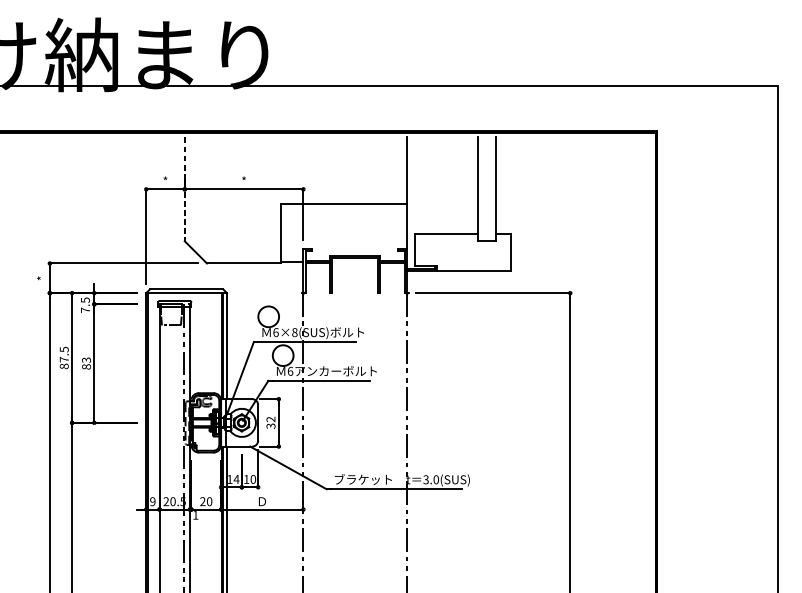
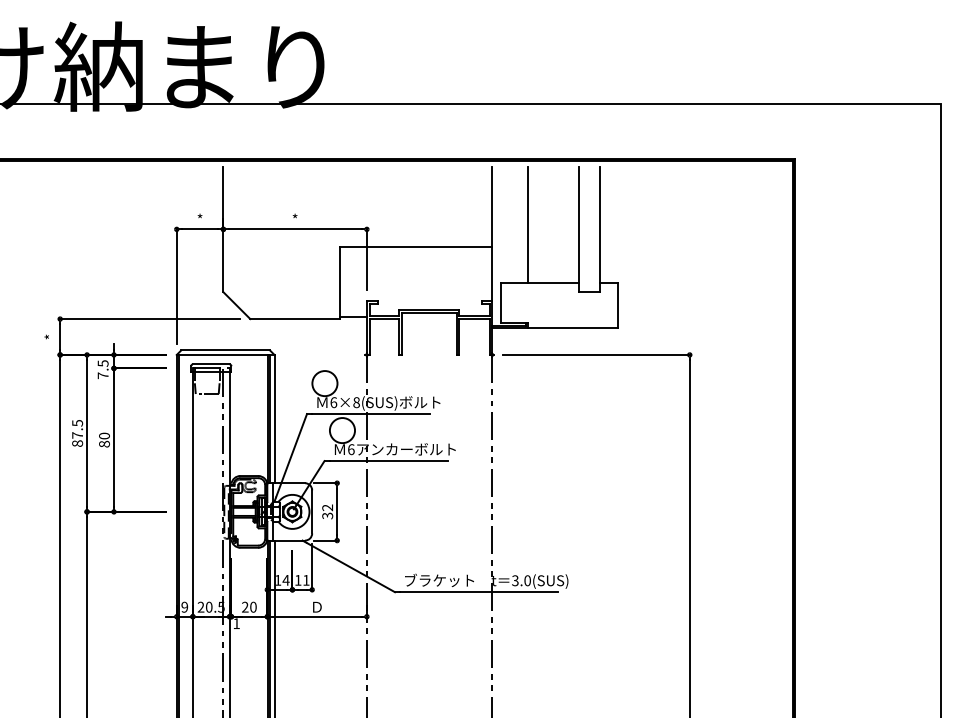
line: (436, 185) -> (528, 224), added
line: (184, 189) -> (223, 229), dashed -> solid
text: (86, 359) -> (104, 435), 83 -> 80
text: (253, 478) -> (306, 579), 10 -> 11

